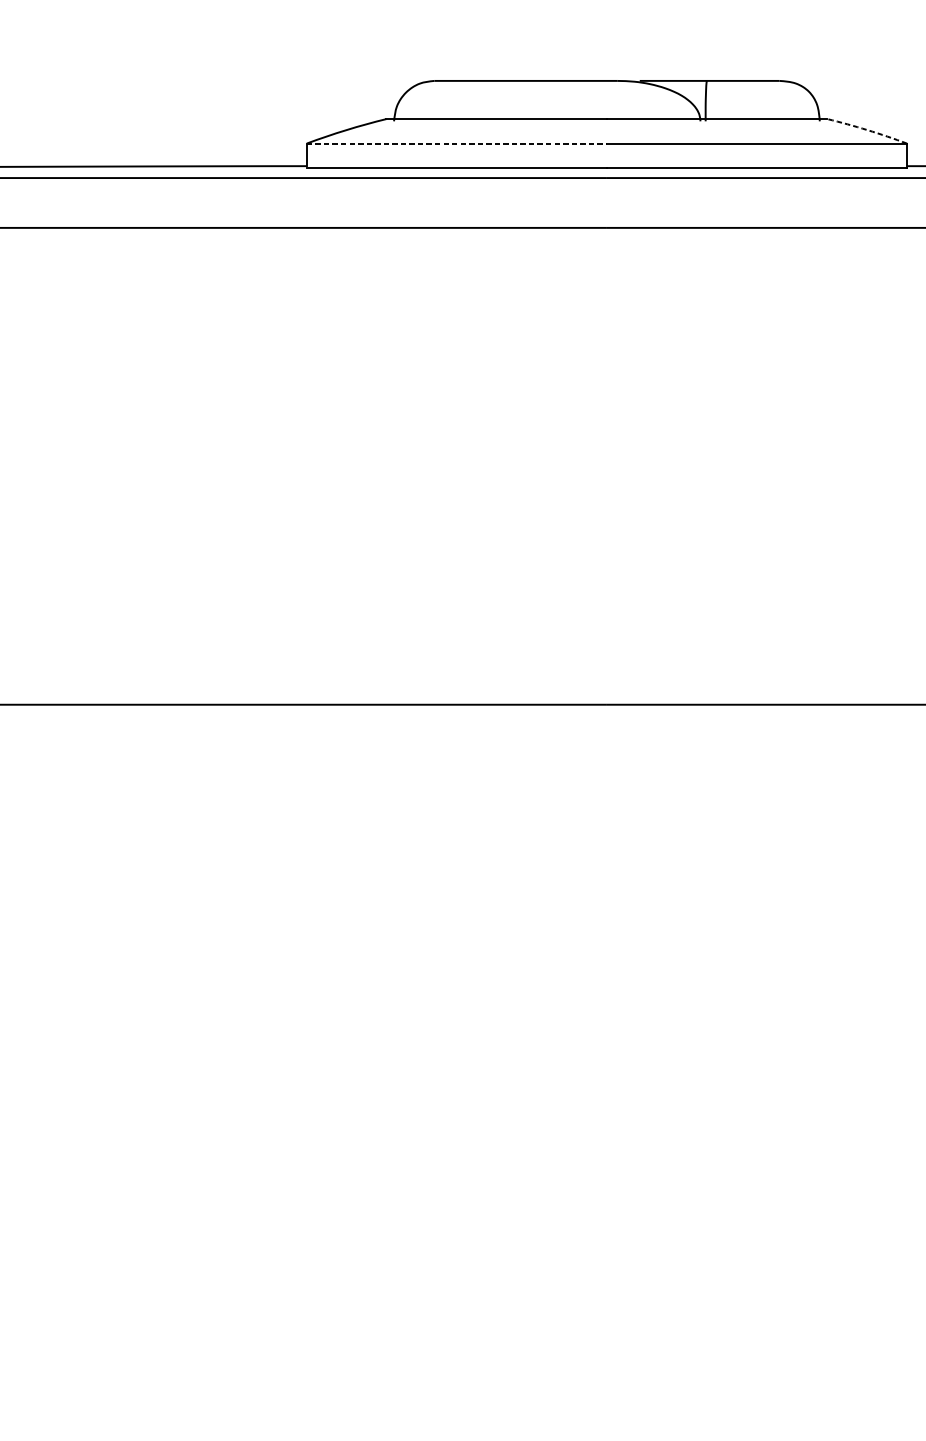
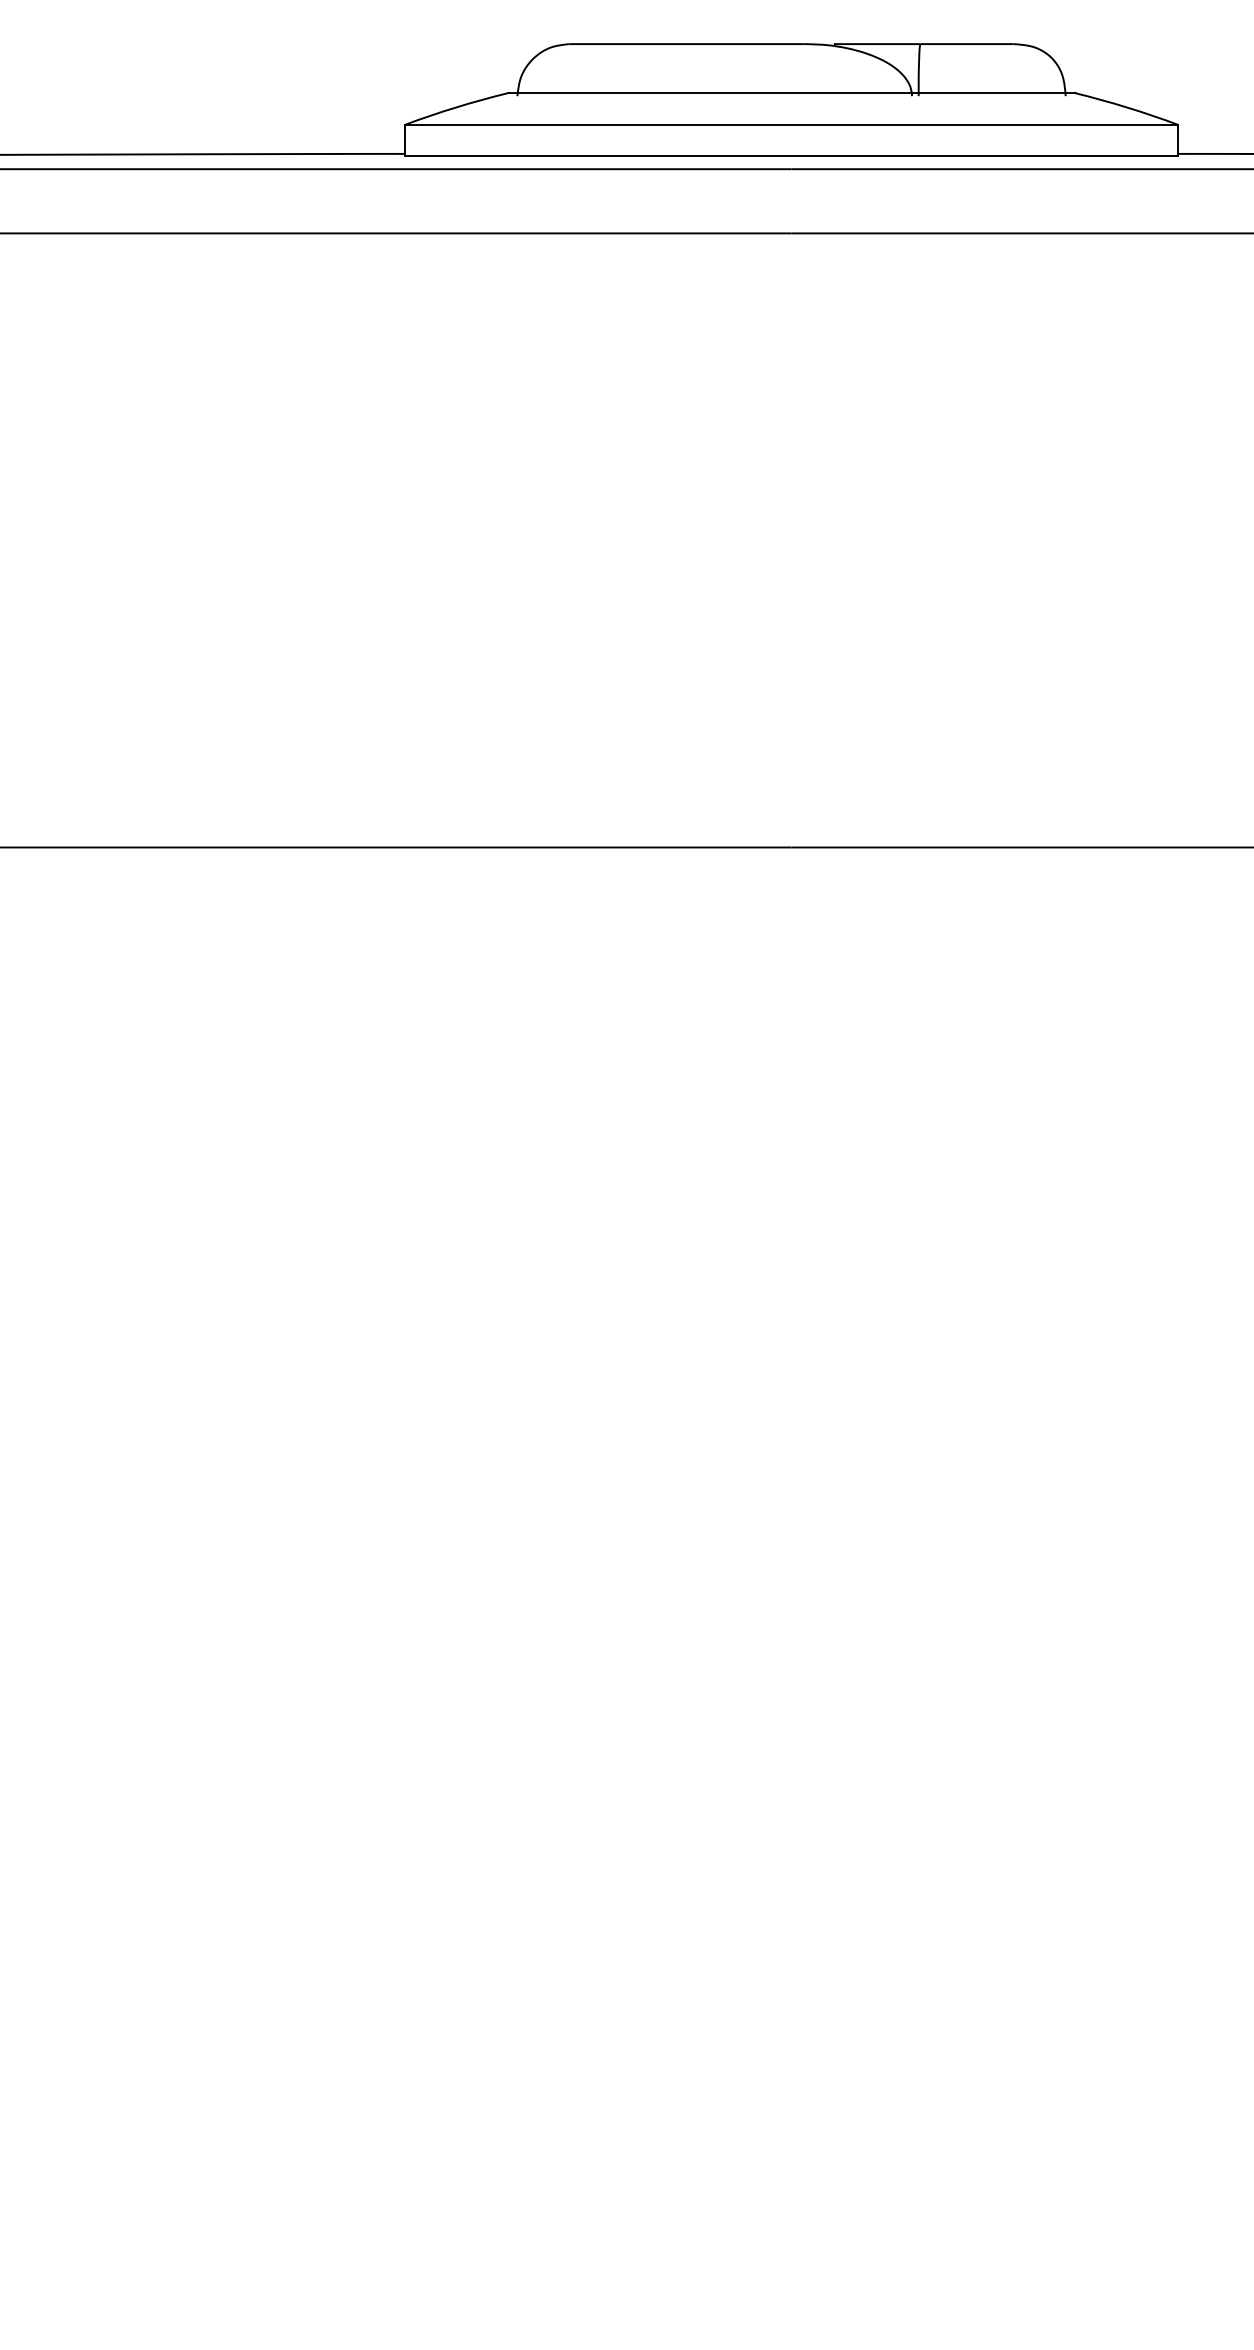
arc: (867, 130) -> (1127, 107), dashed -> solid
line: (457, 143) -> (598, 124), dashed -> solid

